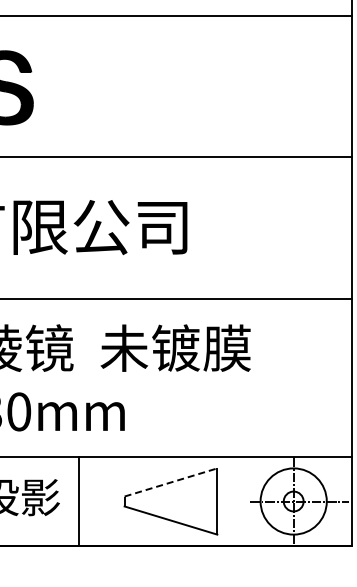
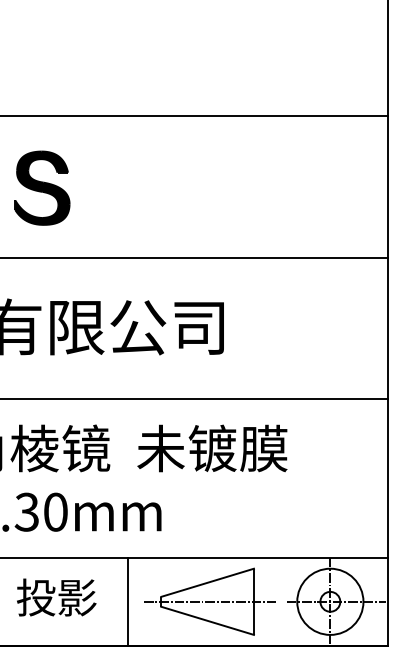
line: (171, 482) -> (208, 582), dashed -> solid
line: (78, 501) -> (128, 601), moved
line: (172, 501) -> (209, 601), added

